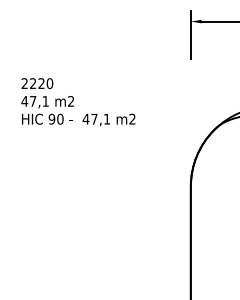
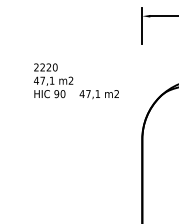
text: (78, 102) -> (76, 81), moved

